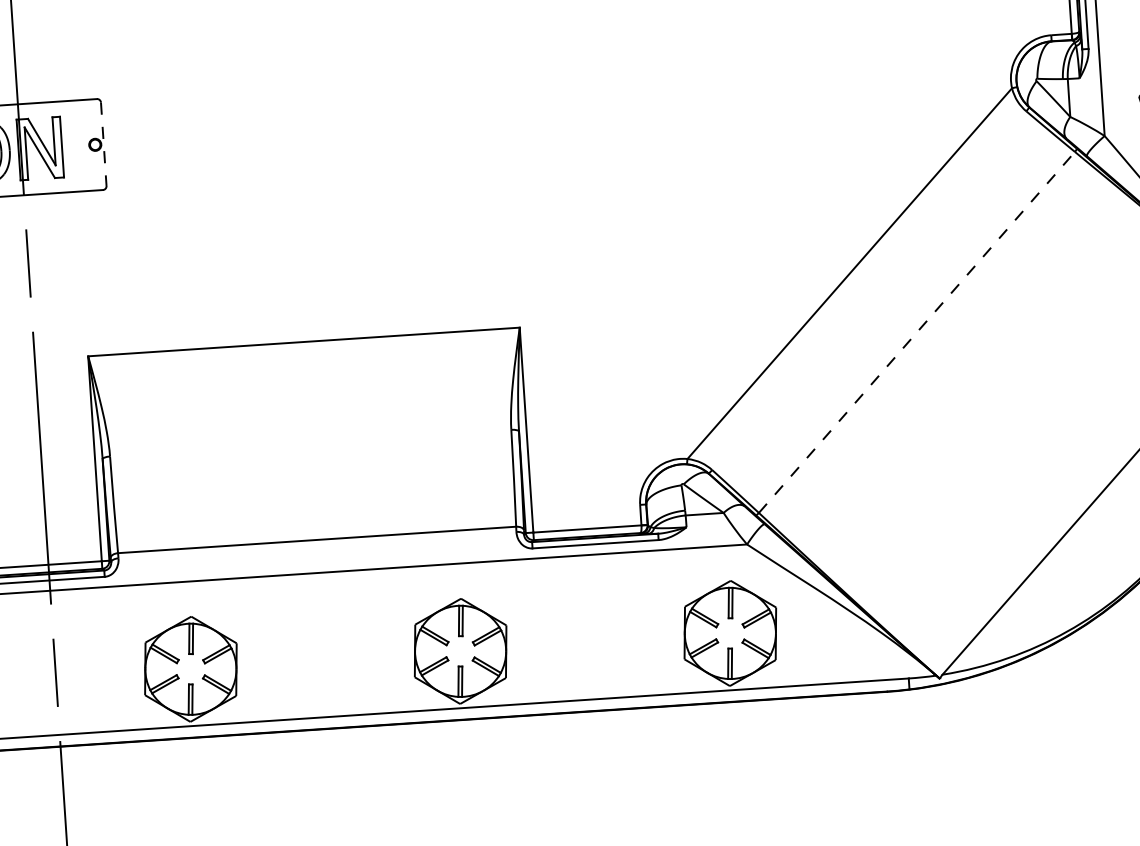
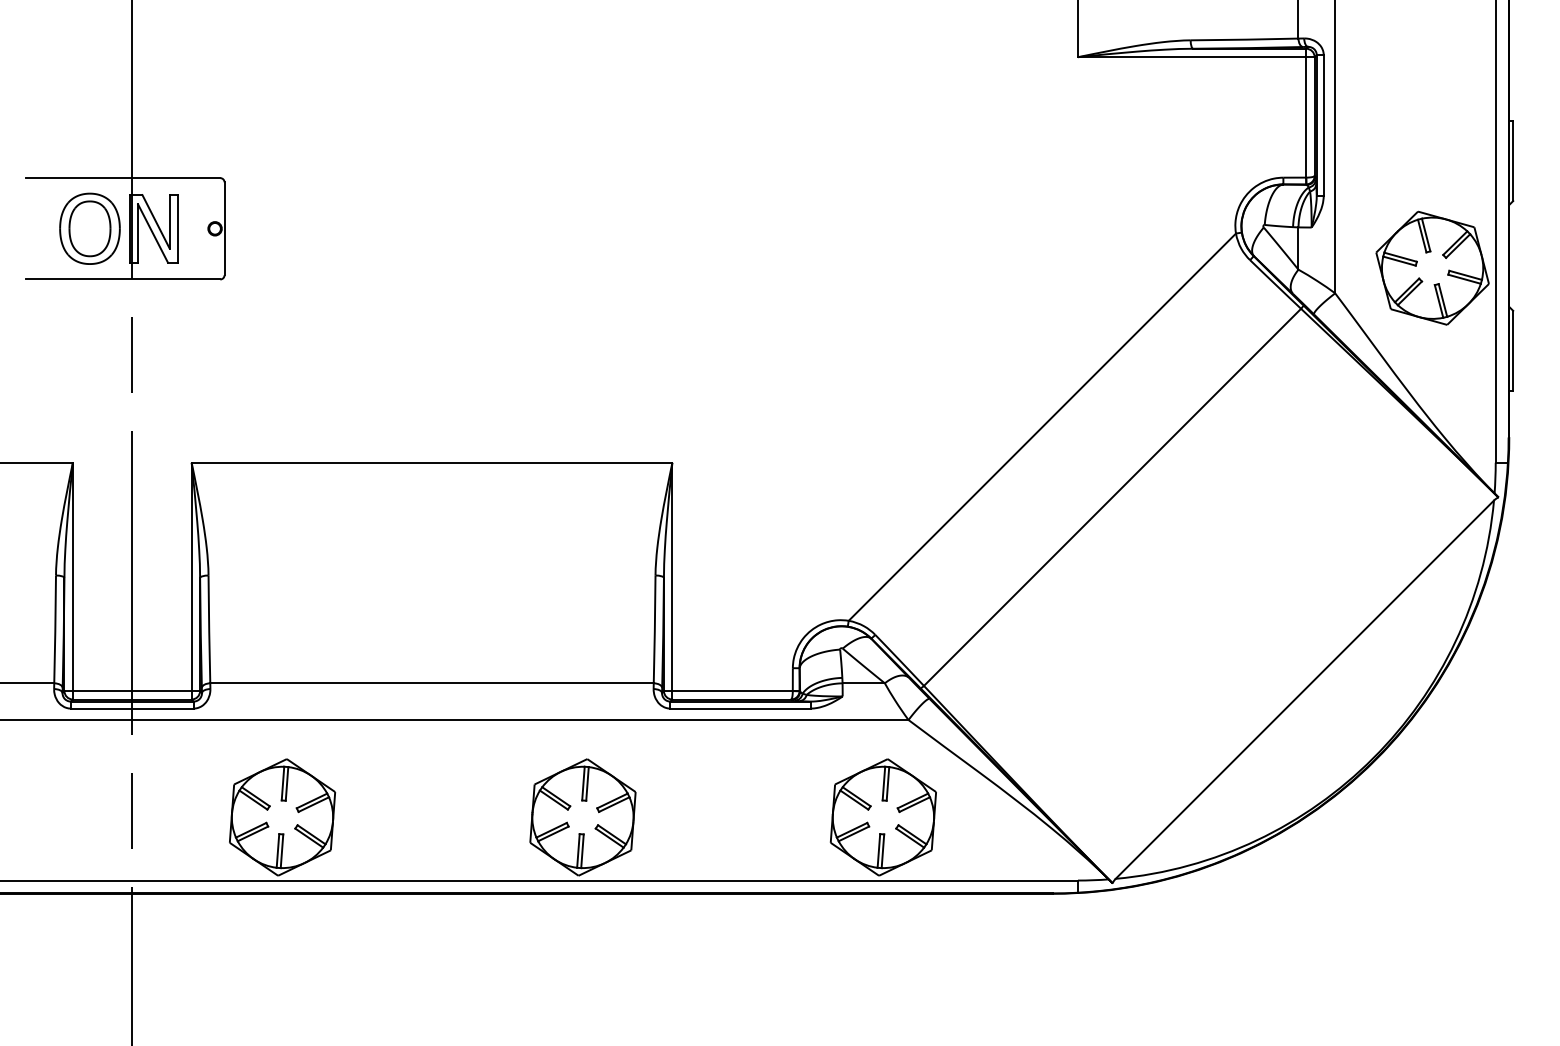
line: (103, 144) -> (224, 229), dashed -> solid
line: (916, 332) -> (1112, 497), dashed -> solid

